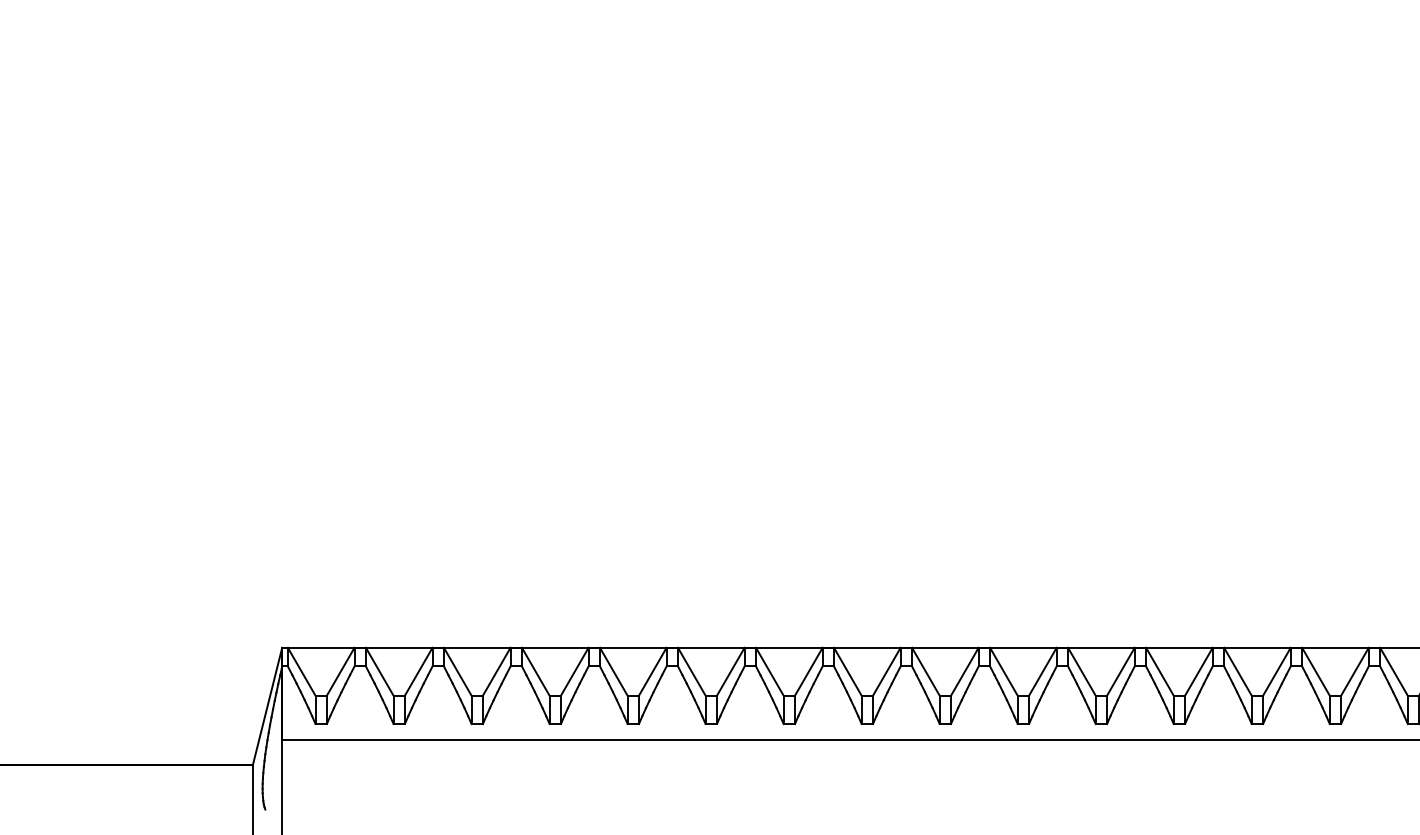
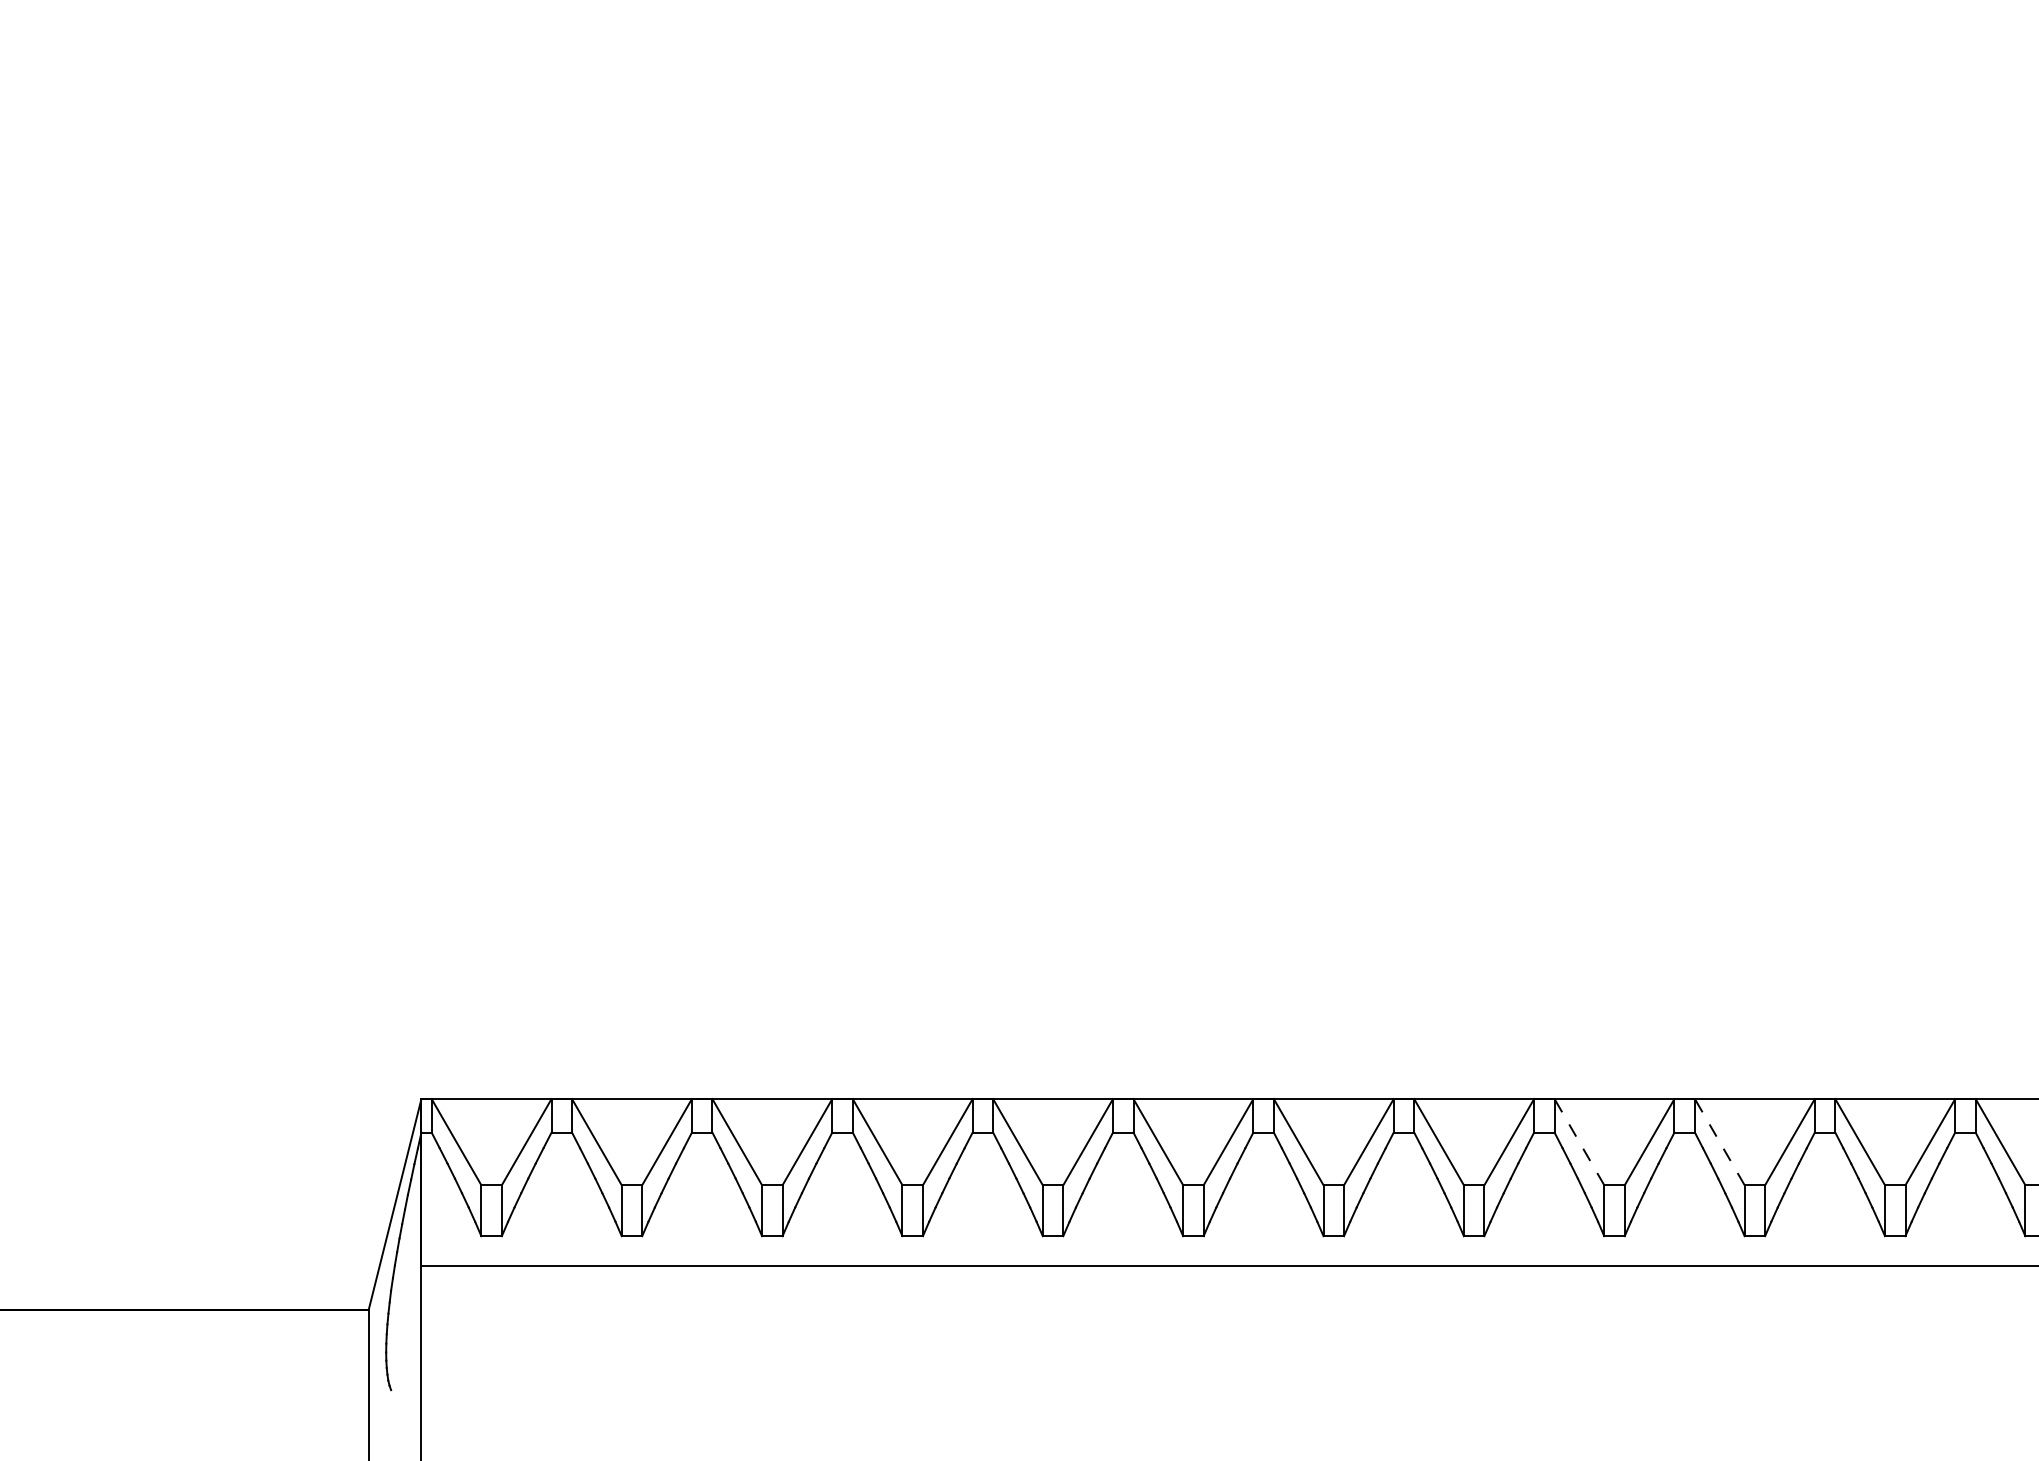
line: (925, 671) -> (1578, 1141), solid -> dashed
line: (1003, 671) -> (1719, 1141), solid -> dashed

